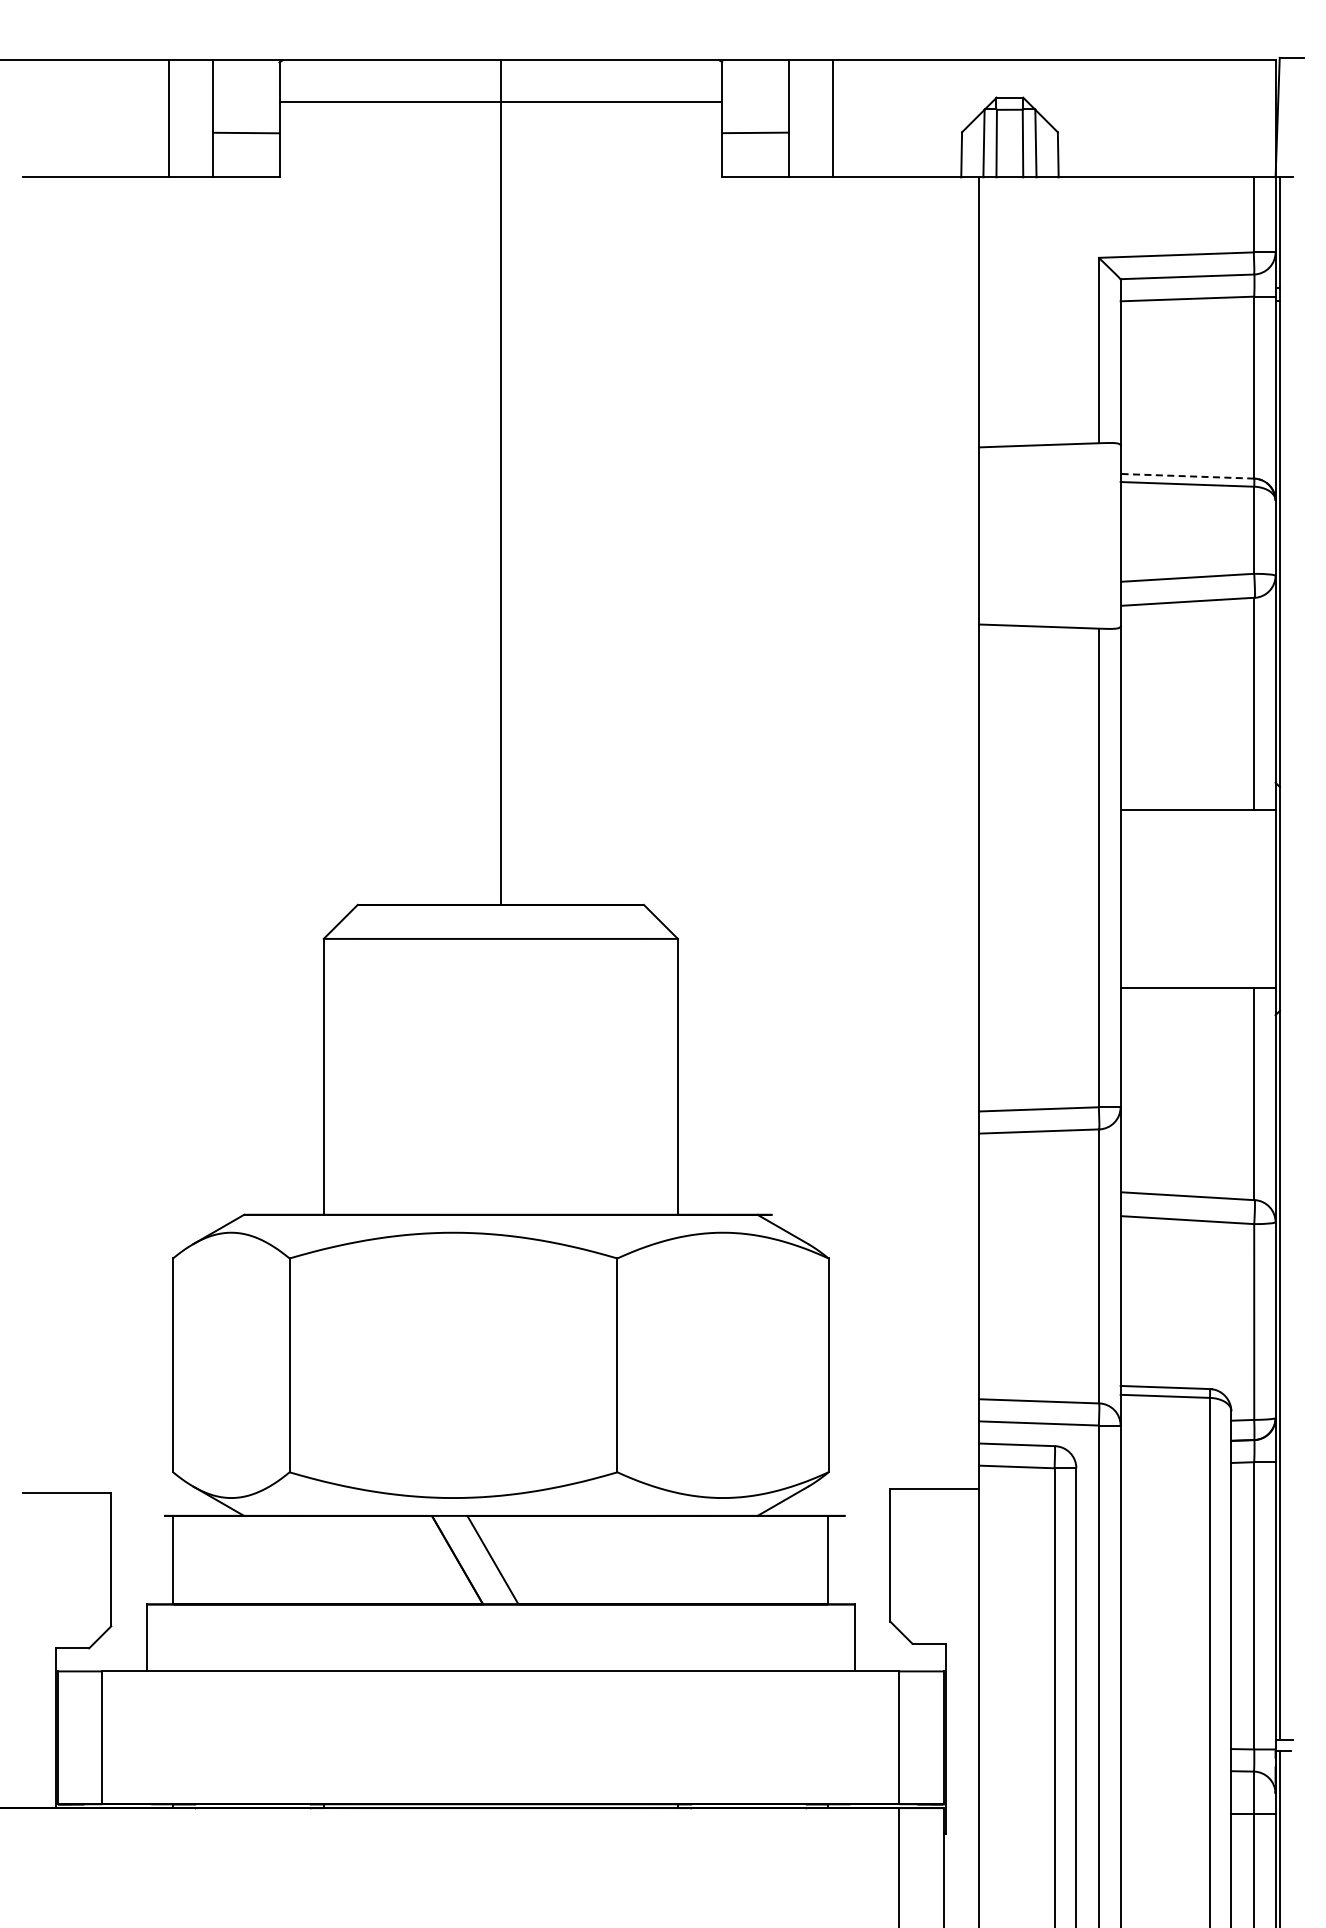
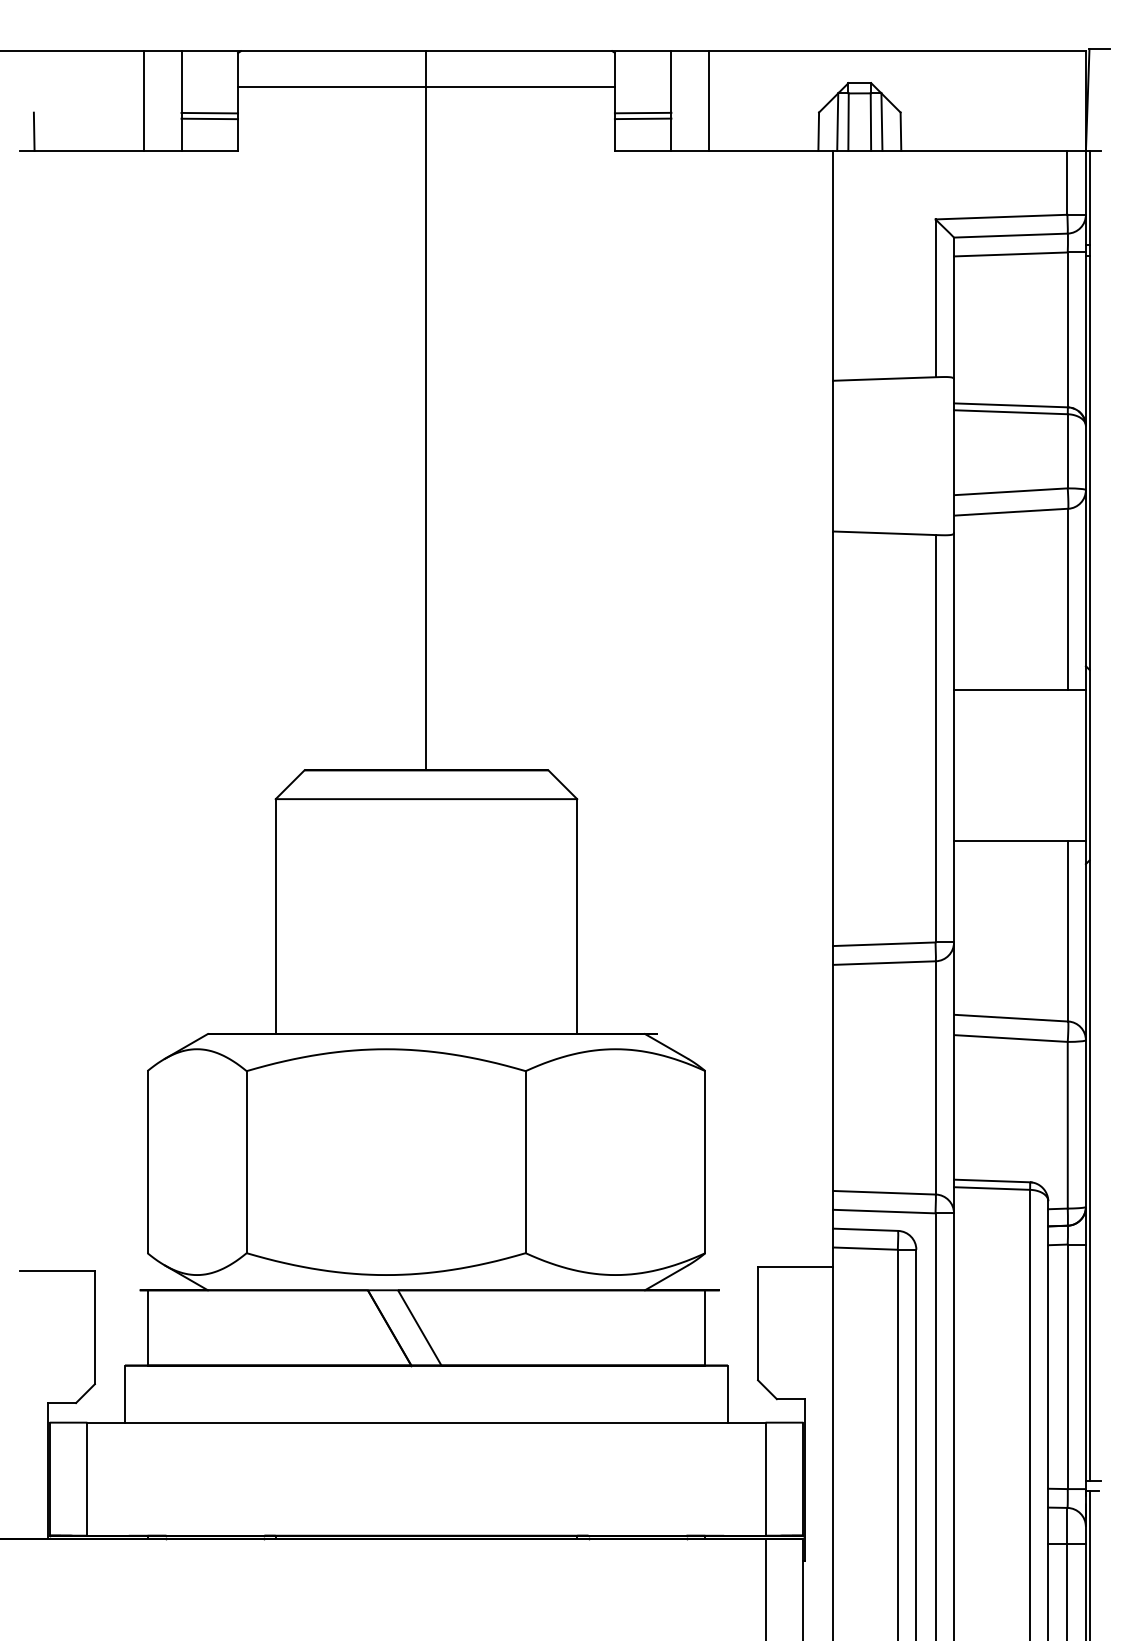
line: (246, 139) -> (209, 118), added
line: (755, 139) -> (643, 118), added
line: (39, 154) -> (33, 131), added
line: (1187, 476) -> (1010, 405), dashed -> solid

